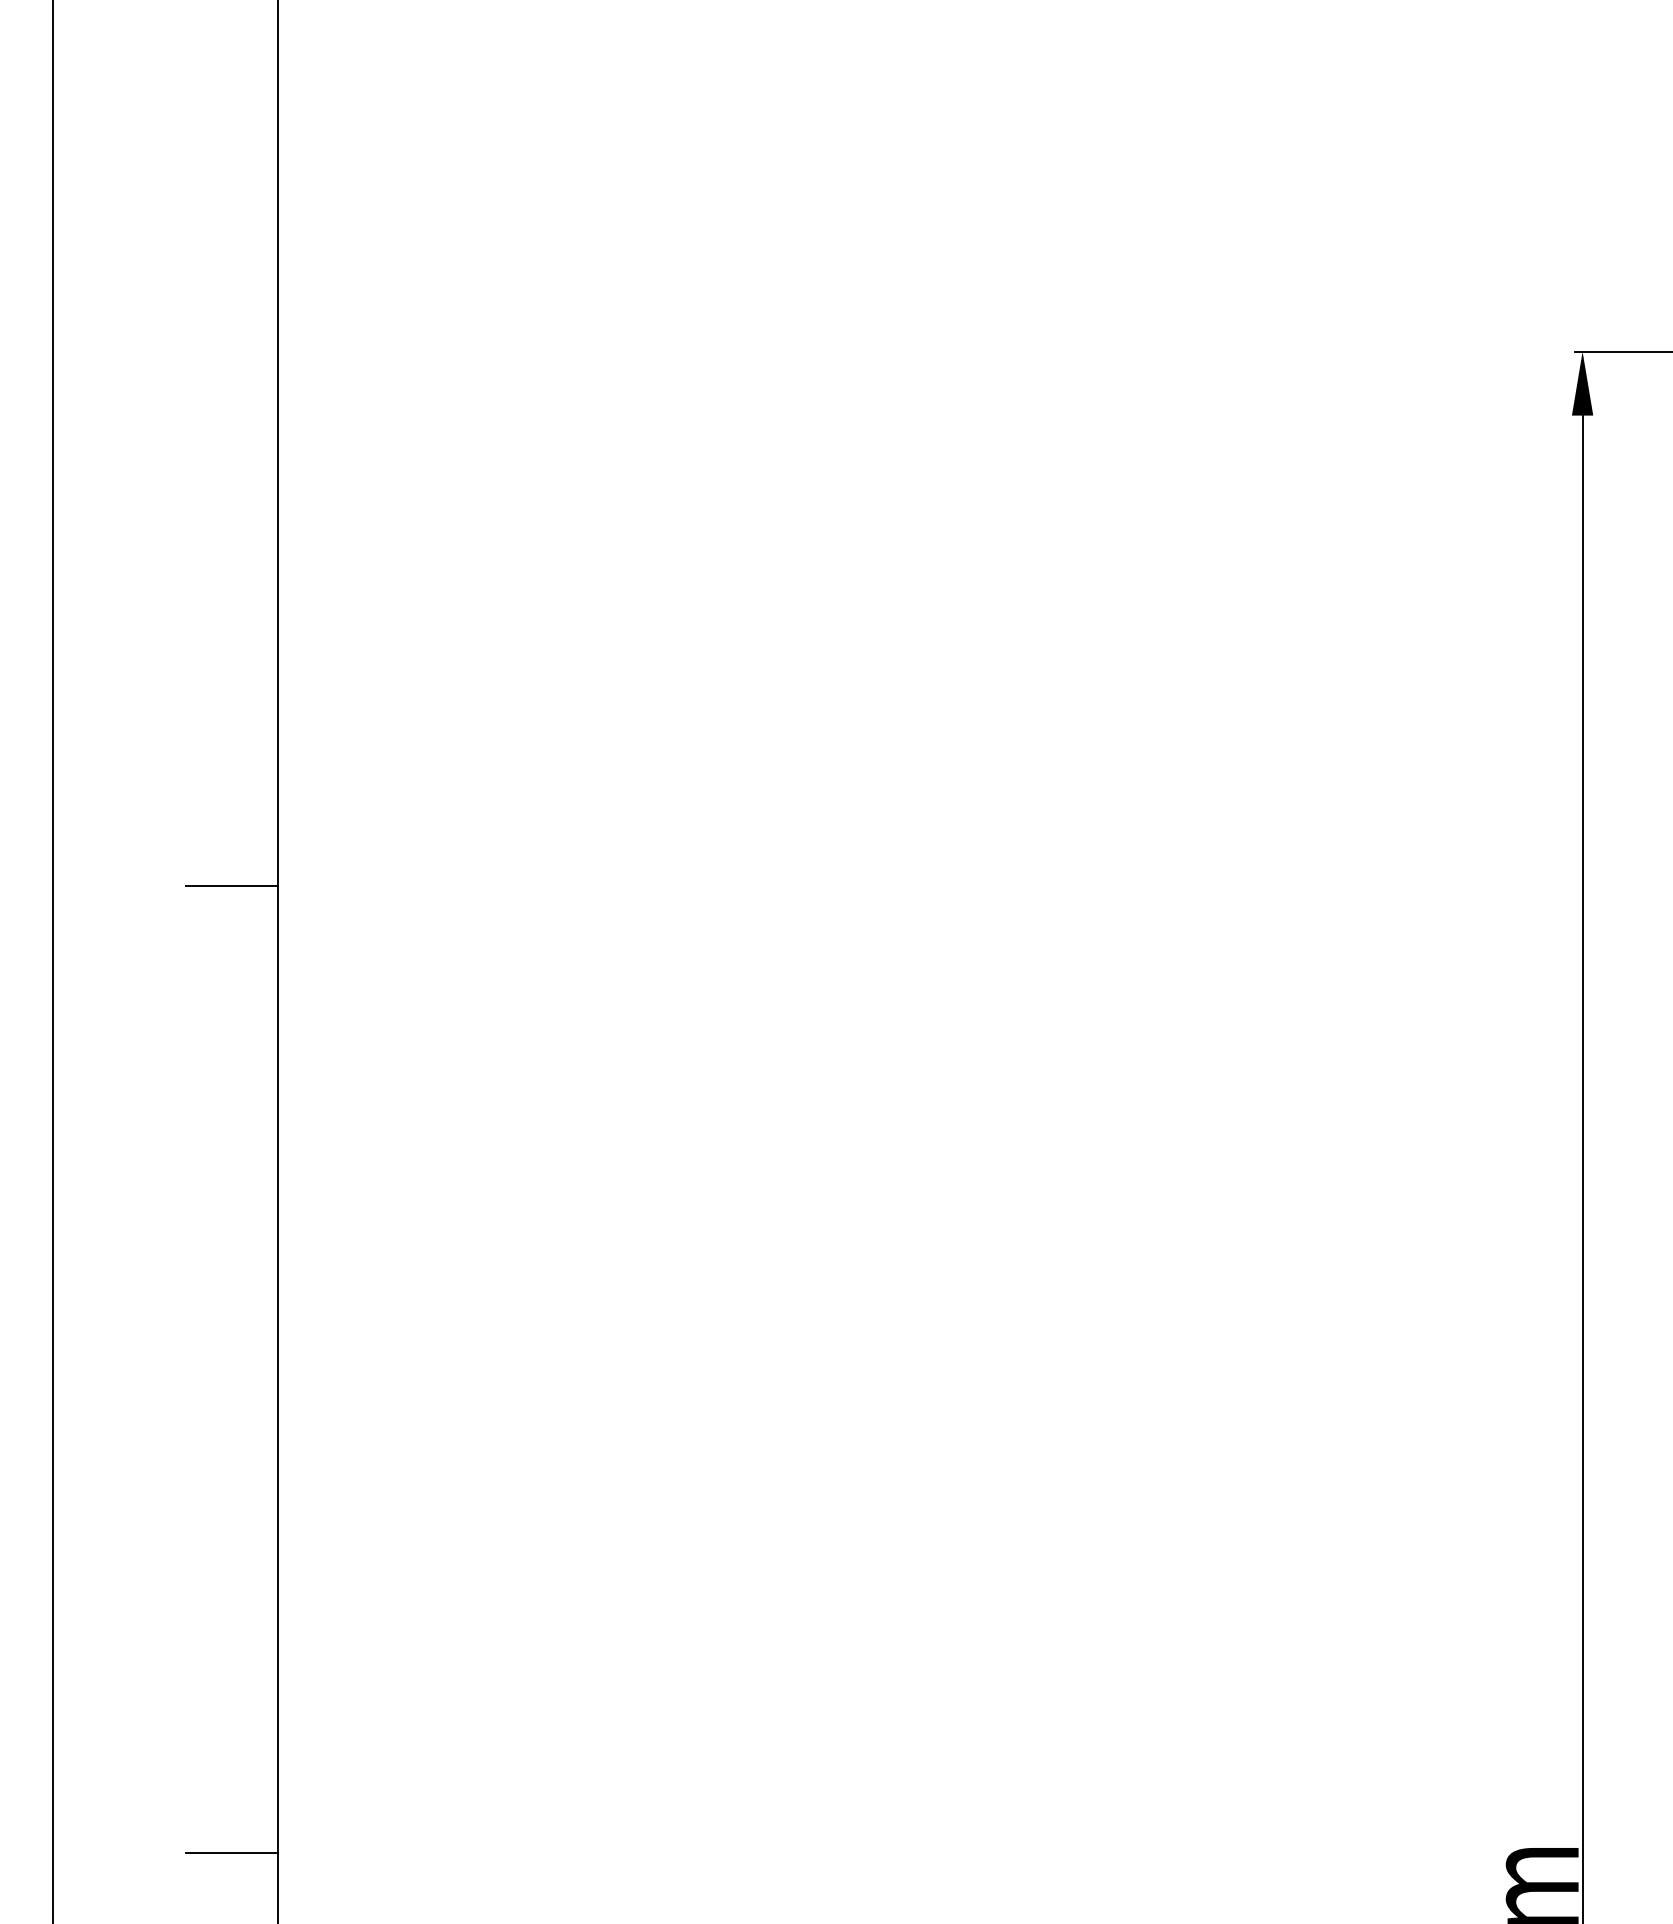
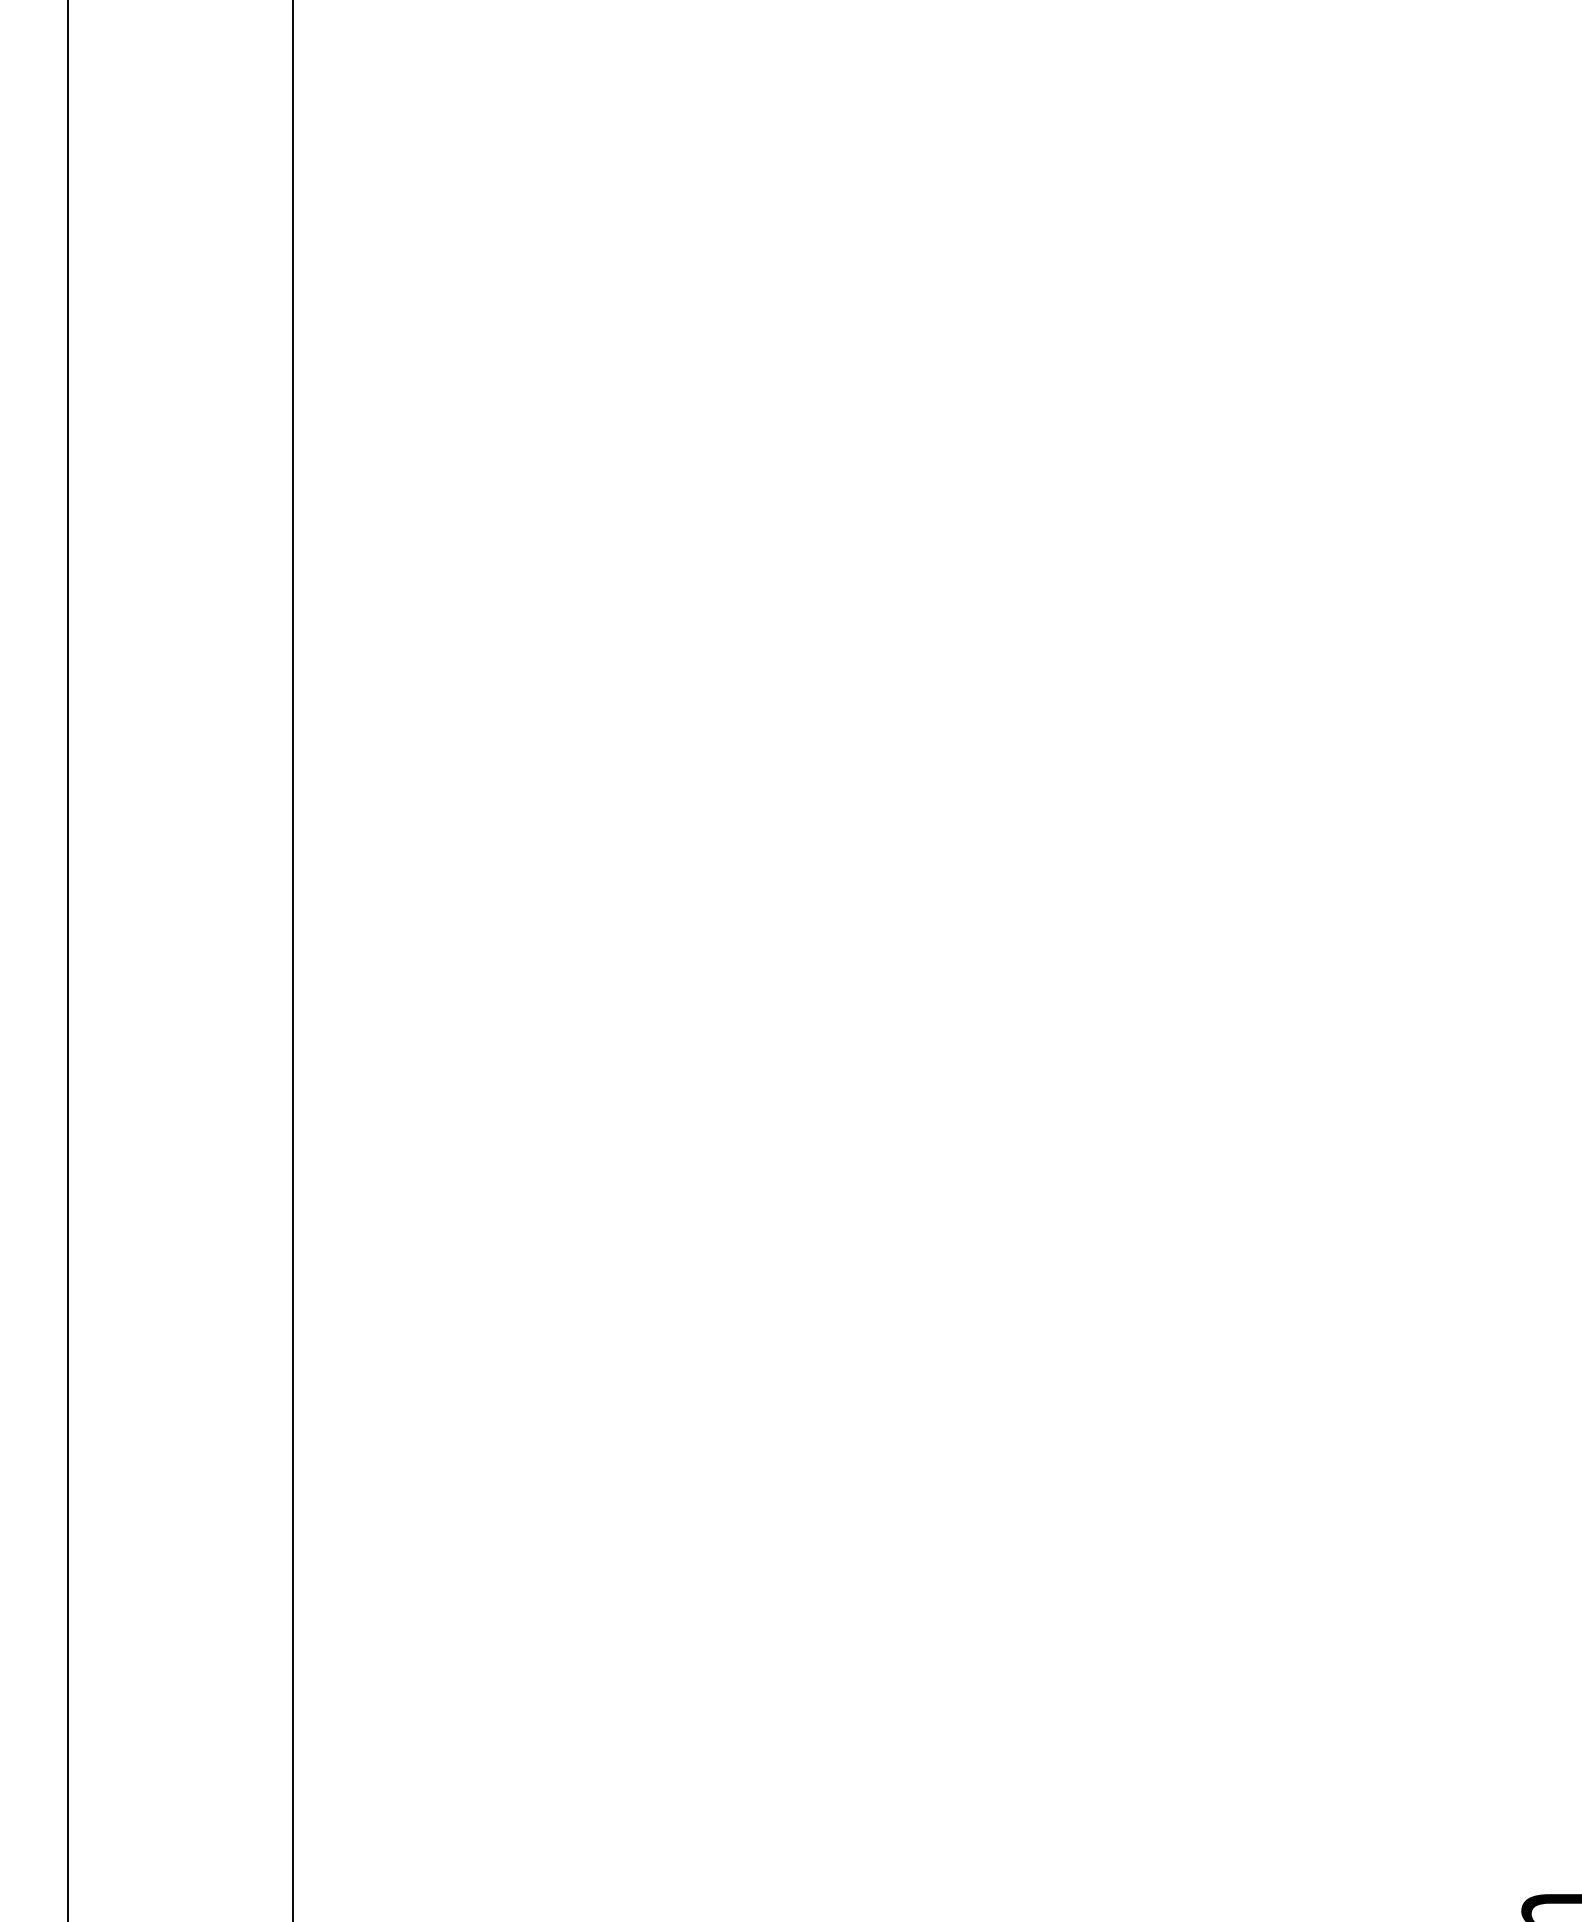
line: (231, 886) -> (246, 932), removed
line: (231, 1852) -> (246, 1898), removed

